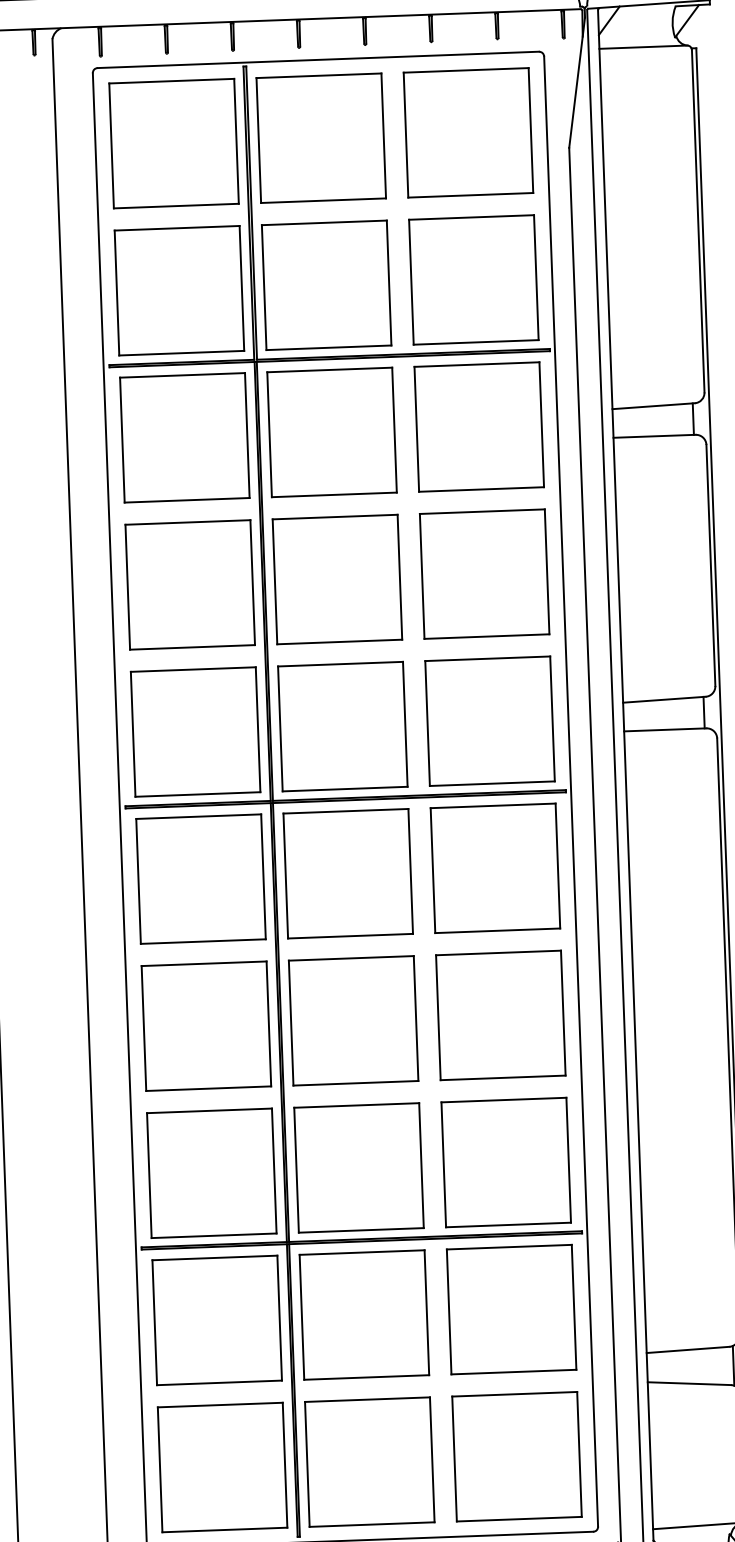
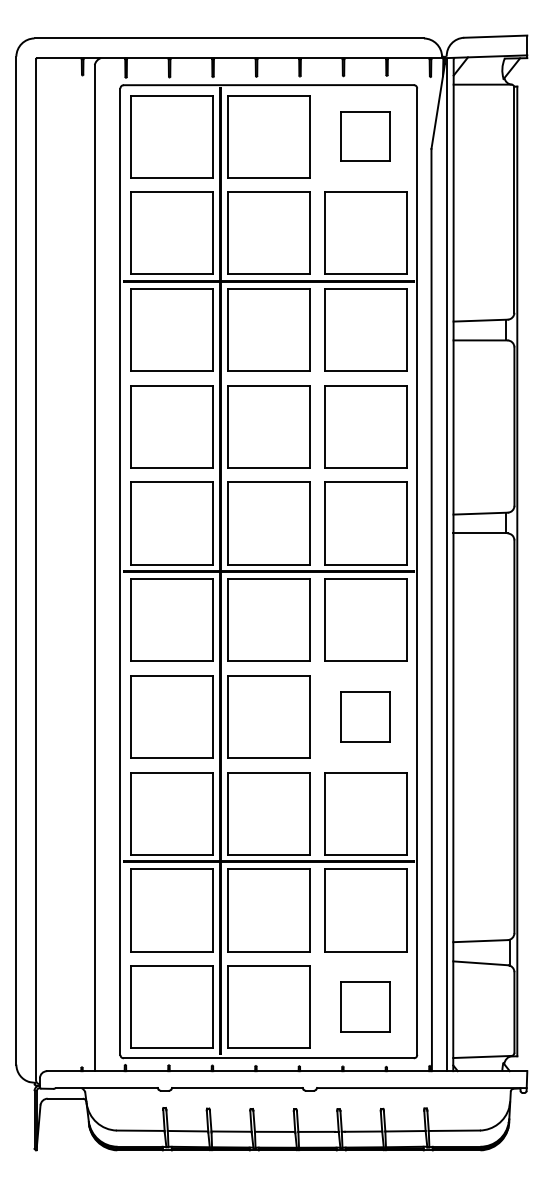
part: (468, 132) -> (365, 136), size x0.6
part: (500, 1014) -> (365, 716), size x0.6
part: (516, 1455) -> (365, 1006), size x0.6

